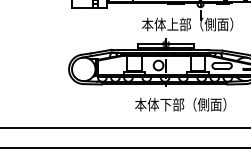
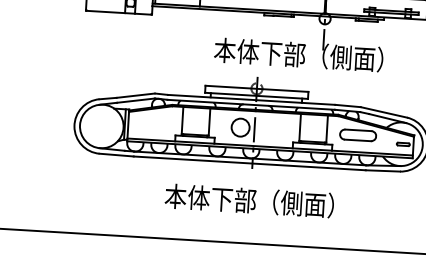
text: (172, 24) -> (270, 53), 本体上部（側面） -> 本体下部（側面）
text: (180, 104) -> (249, 200), moved

